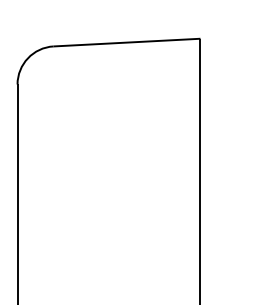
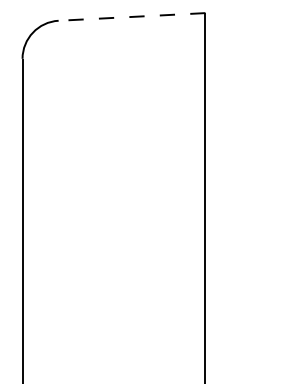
line: (127, 42) -> (132, 16), solid -> dashed

